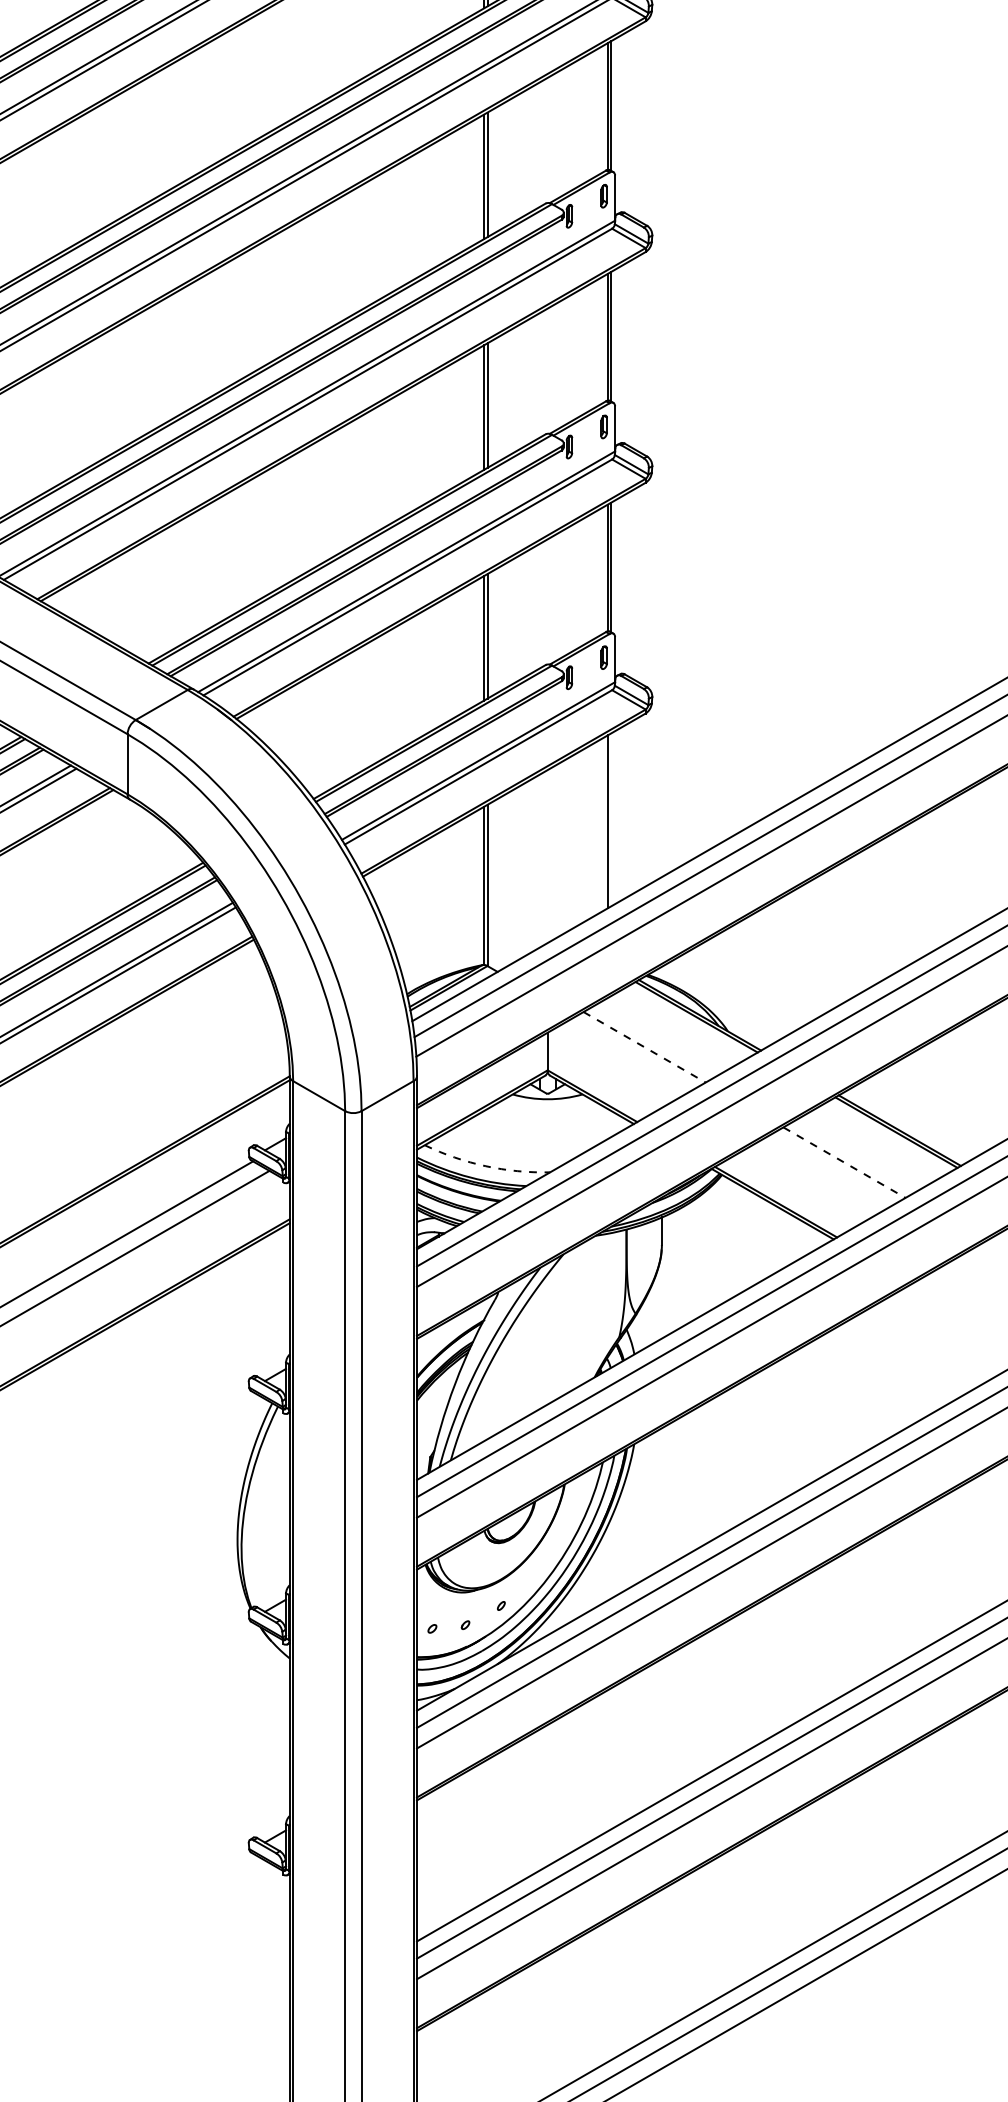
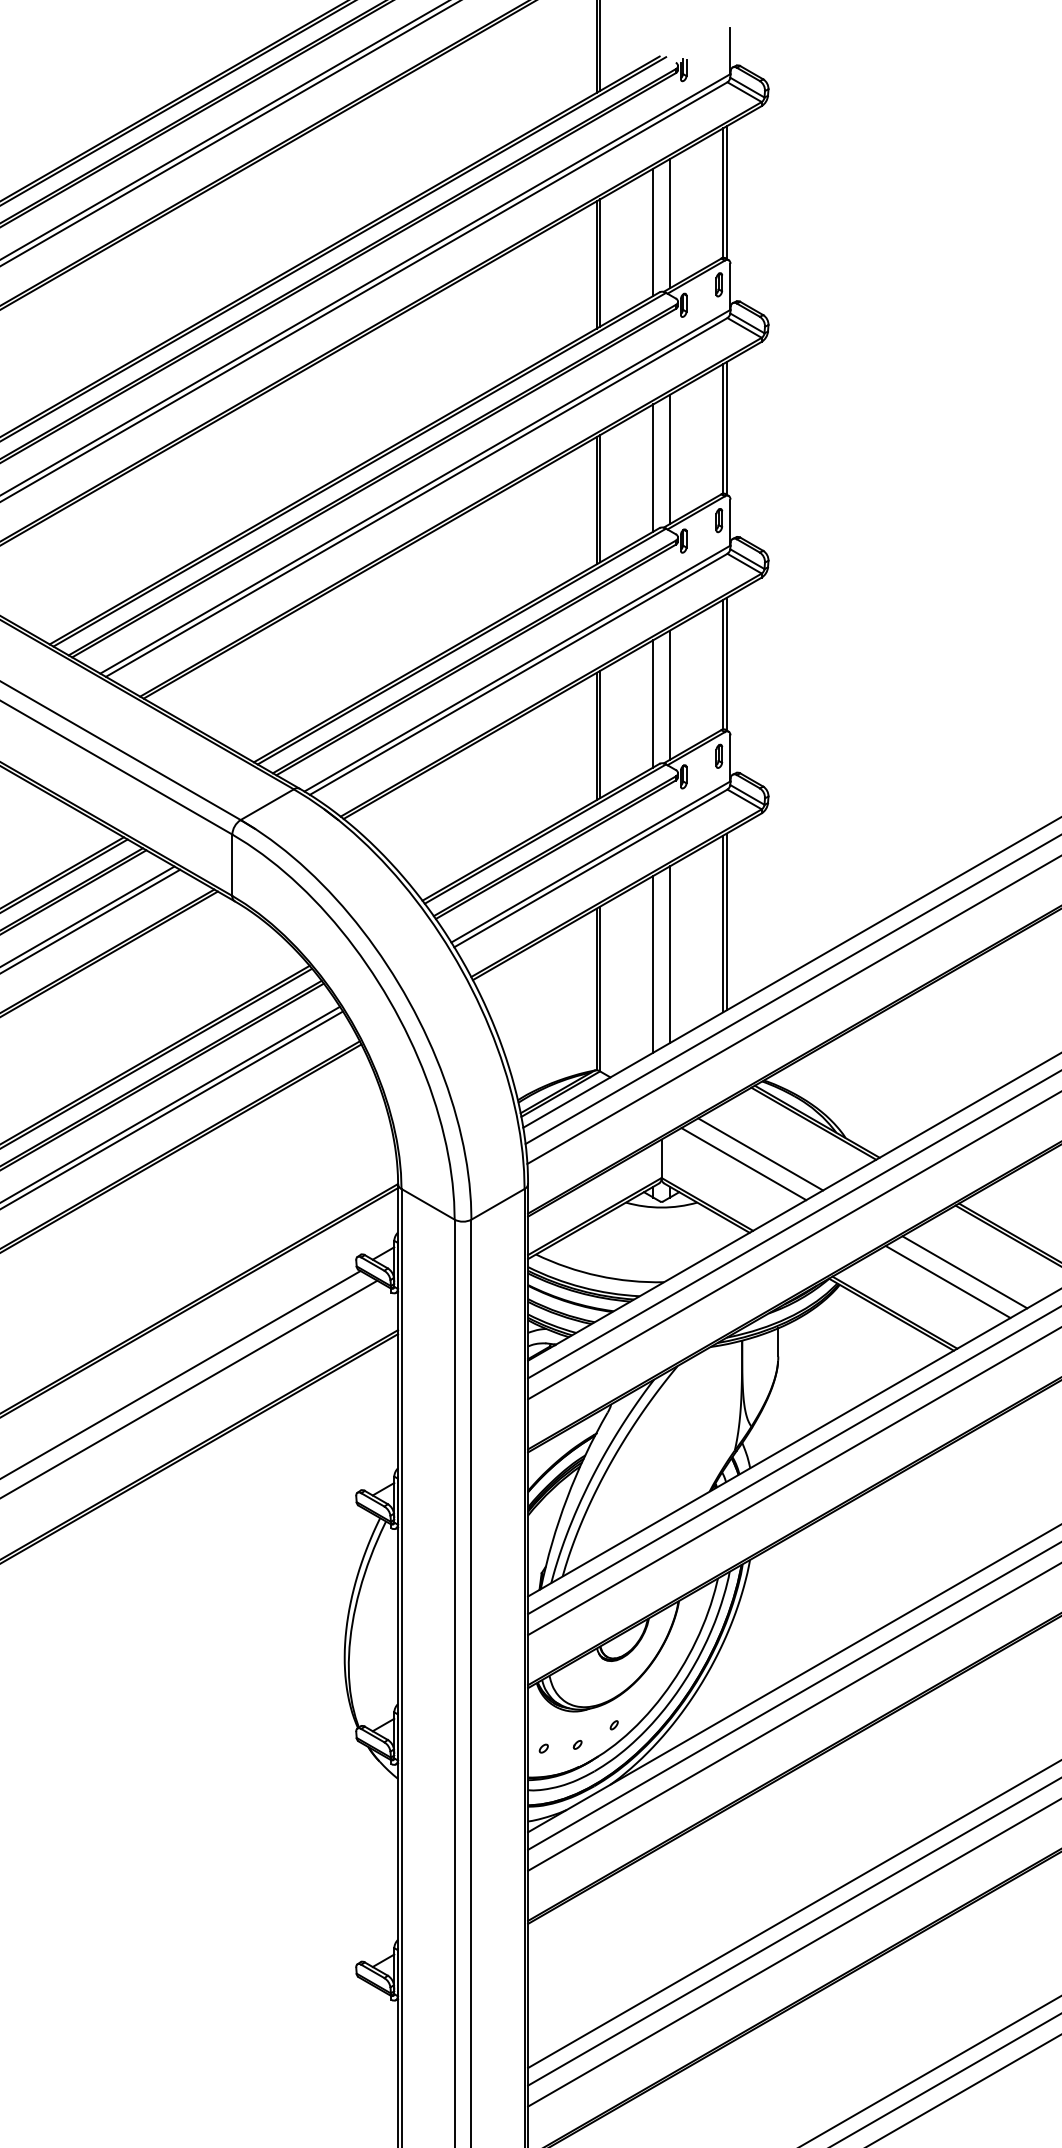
line: (556, 136) -> (670, 223), added
line: (539, 145) -> (653, 232), added
line: (556, 367) -> (670, 459), added
line: (539, 375) -> (653, 467), added
line: (556, 597) -> (670, 694), added
line: (539, 605) -> (653, 703), added
line: (611, 819) -> (726, 921), added
line: (556, 851) -> (670, 954), added
line: (539, 861) -> (653, 964), added
line: (645, 1047) -> (761, 1154), dashed -> solid
line: (627, 1057) -> (743, 1164), added
line: (845, 1162) -> (965, 1272), dashed -> solid
arc: (485, 1165) -> (598, 1275), dashed -> solid
line: (827, 1171) -> (947, 1281), added

